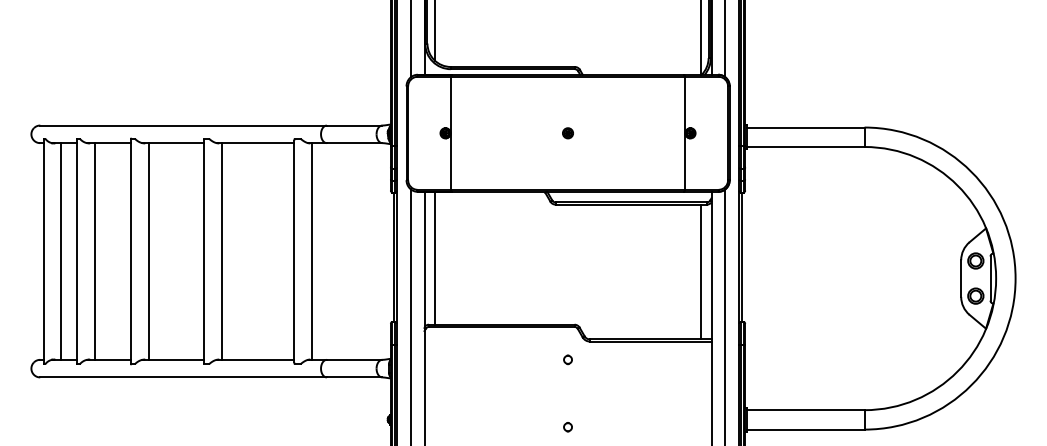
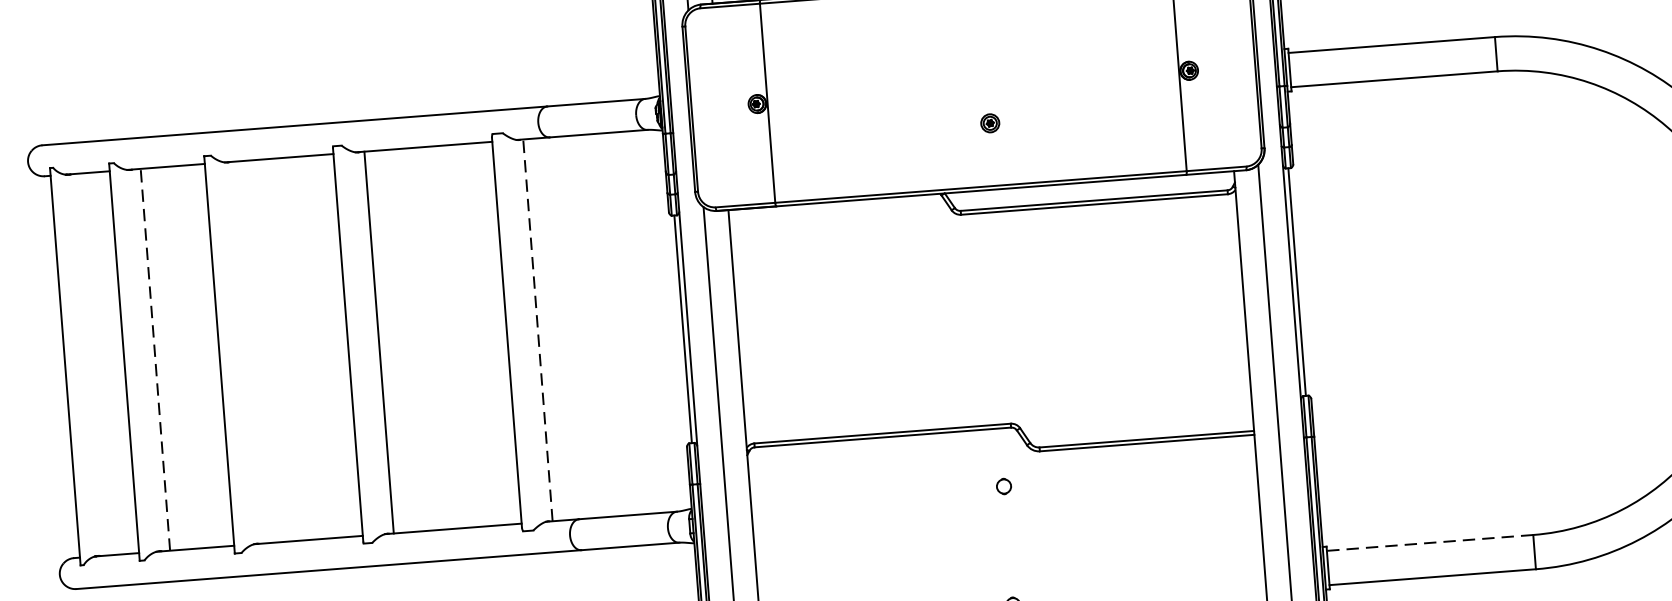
part: (567, 133) -> (989, 123), moved
line: (94, 250) -> (154, 358), solid -> dashed
line: (311, 250) -> (537, 328), solid -> dashed
line: (61, 251) -> (96, 364), removed
line: (148, 251) -> (250, 352), removed
line: (434, 257) -> (754, 324), removed
line: (701, 271) -> (1227, 312), removed
line: (805, 410) -> (1429, 543), solid -> dashed

